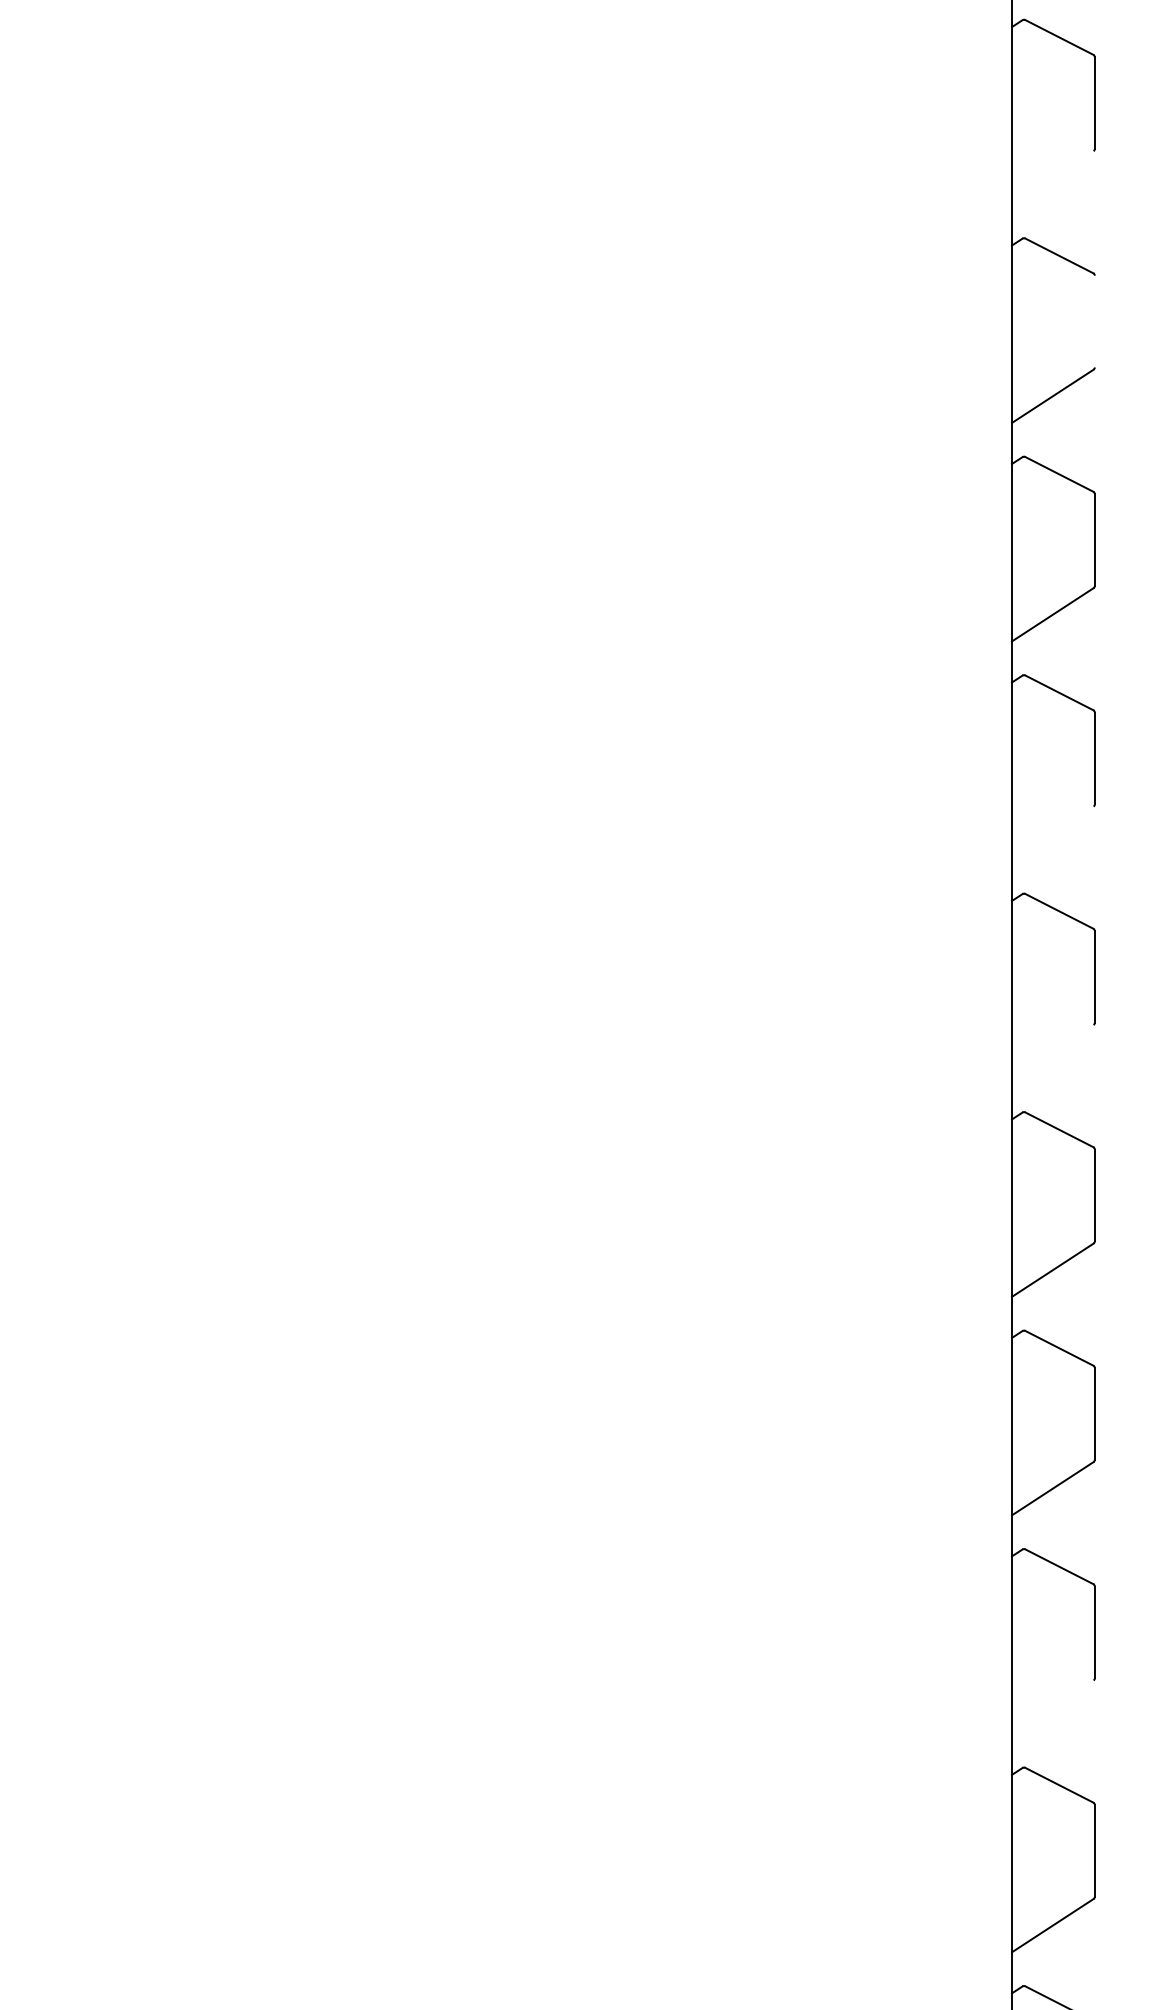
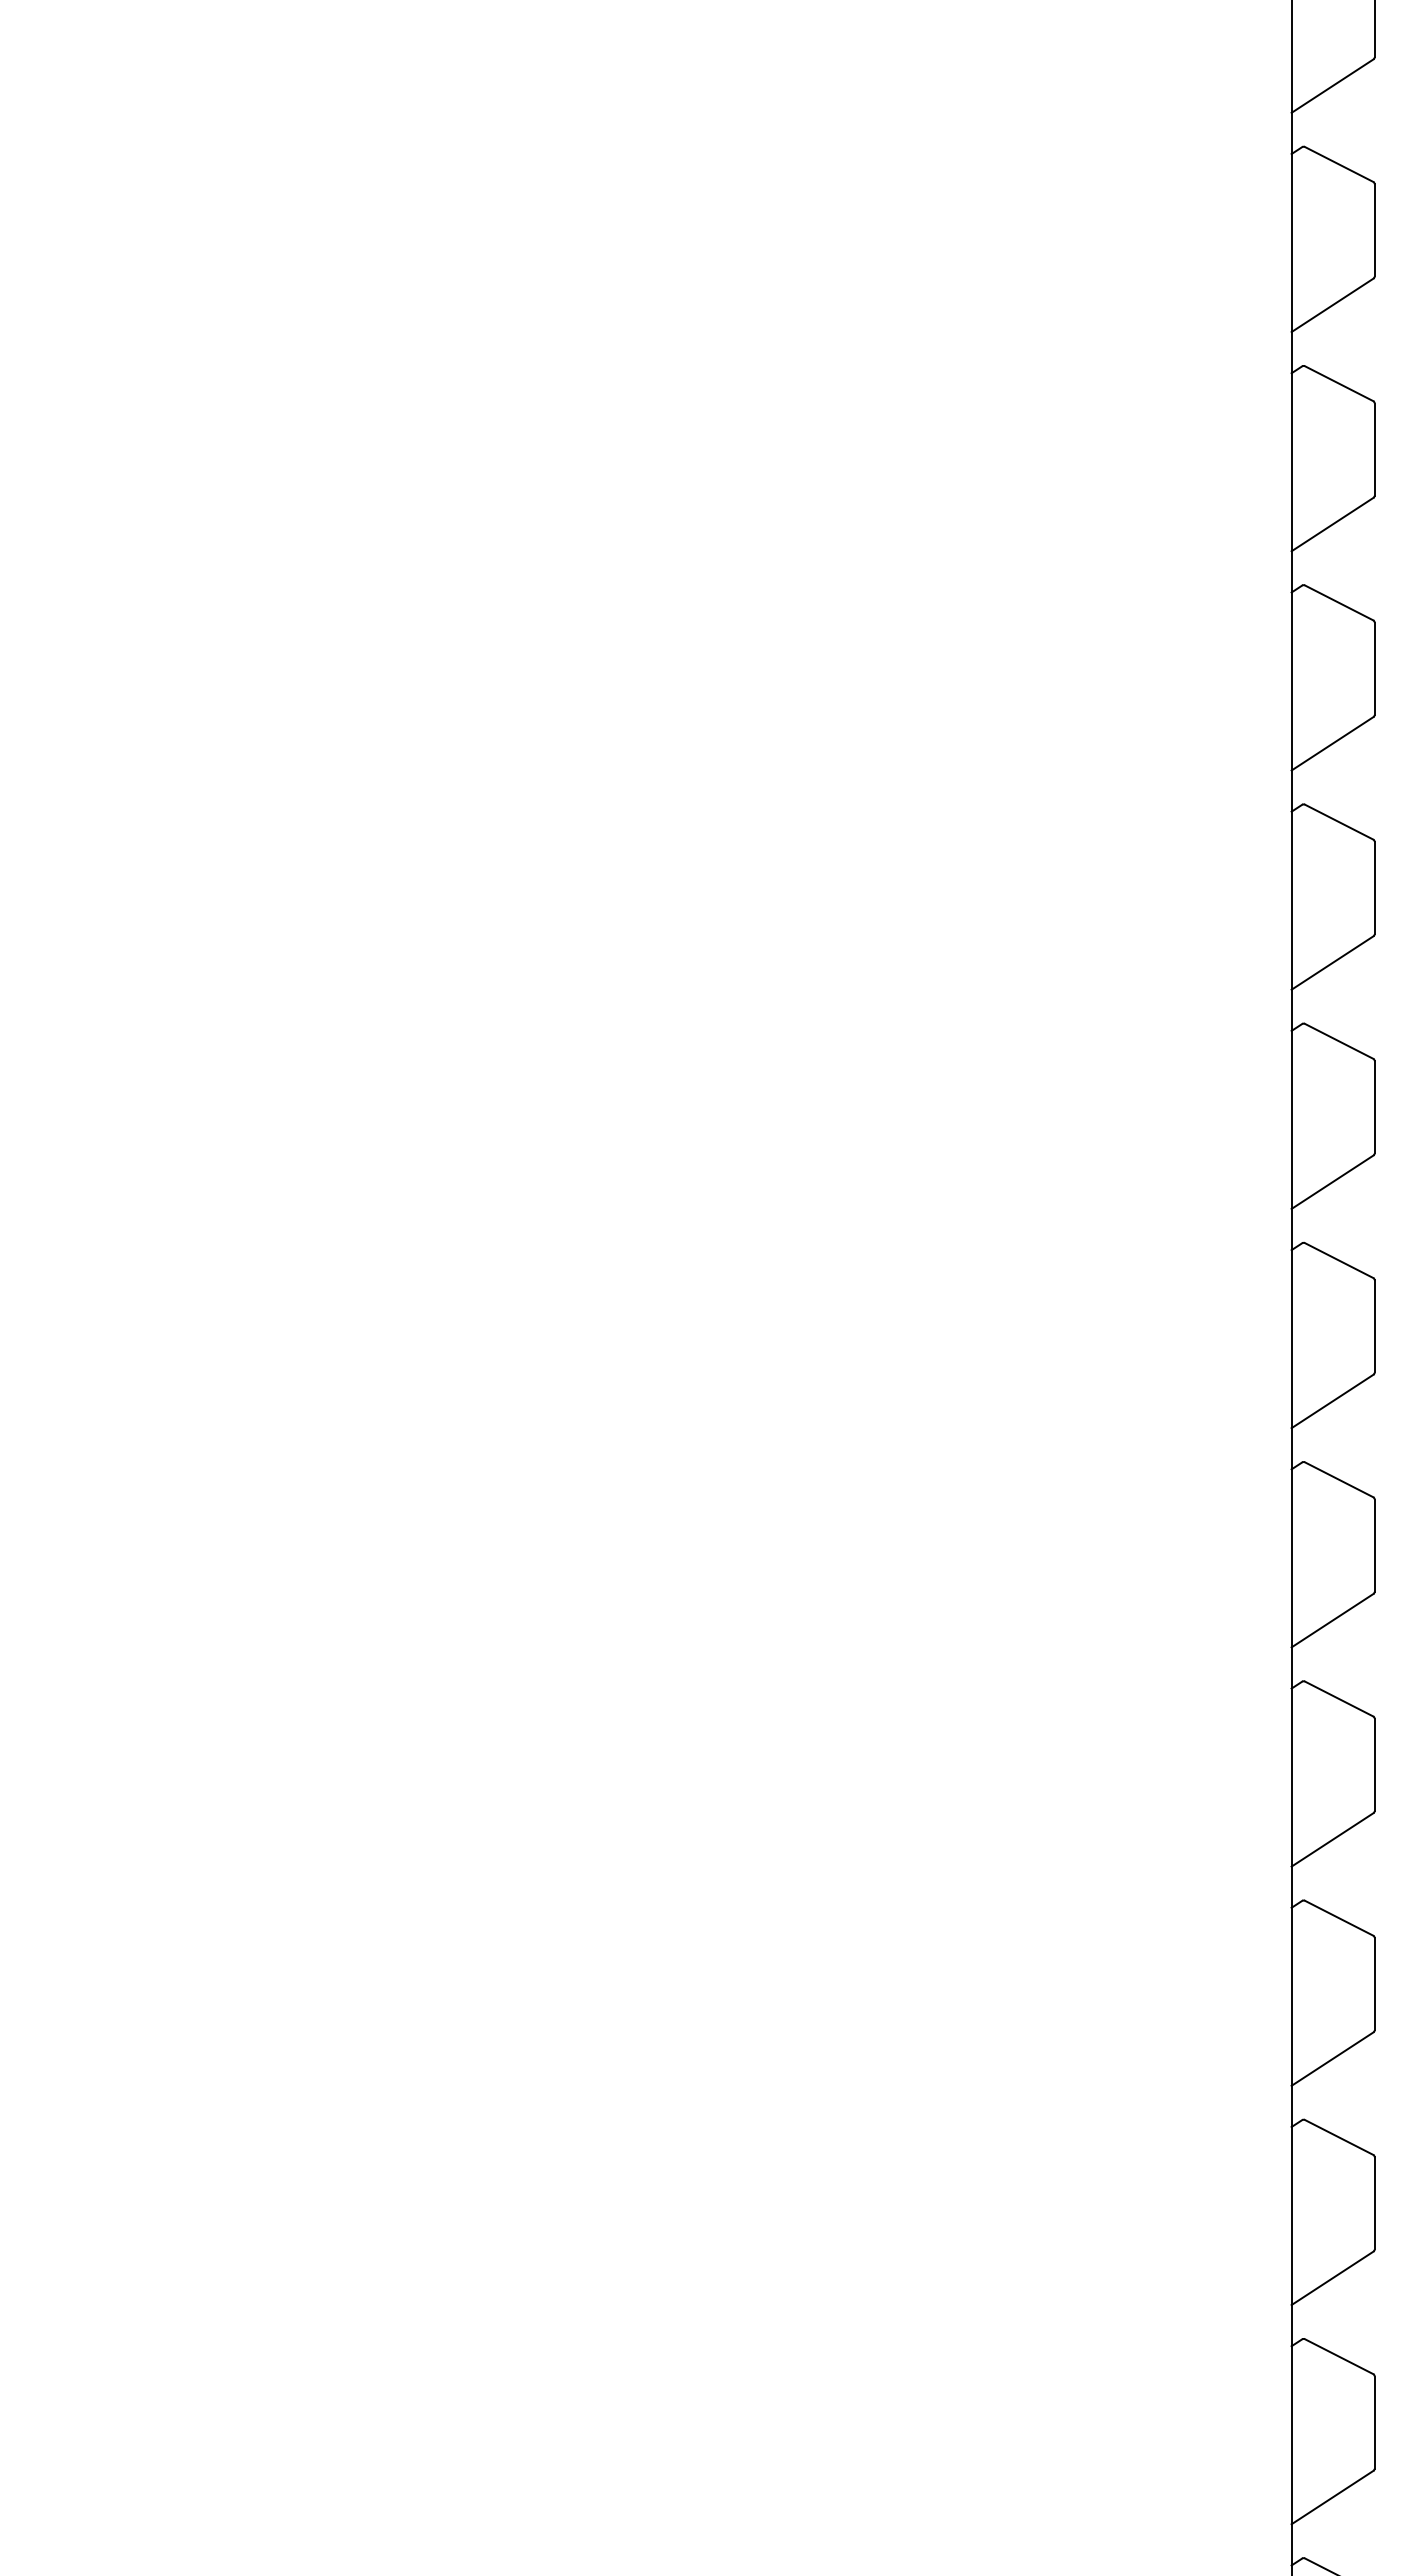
line: (1052, 177) -> (1332, 85), added
line: (1094, 321) -> (1374, 230), added
line: (1052, 832) -> (1332, 743), added
line: (1052, 1051) -> (1332, 962), added
line: (1052, 1707) -> (1332, 1620), added

